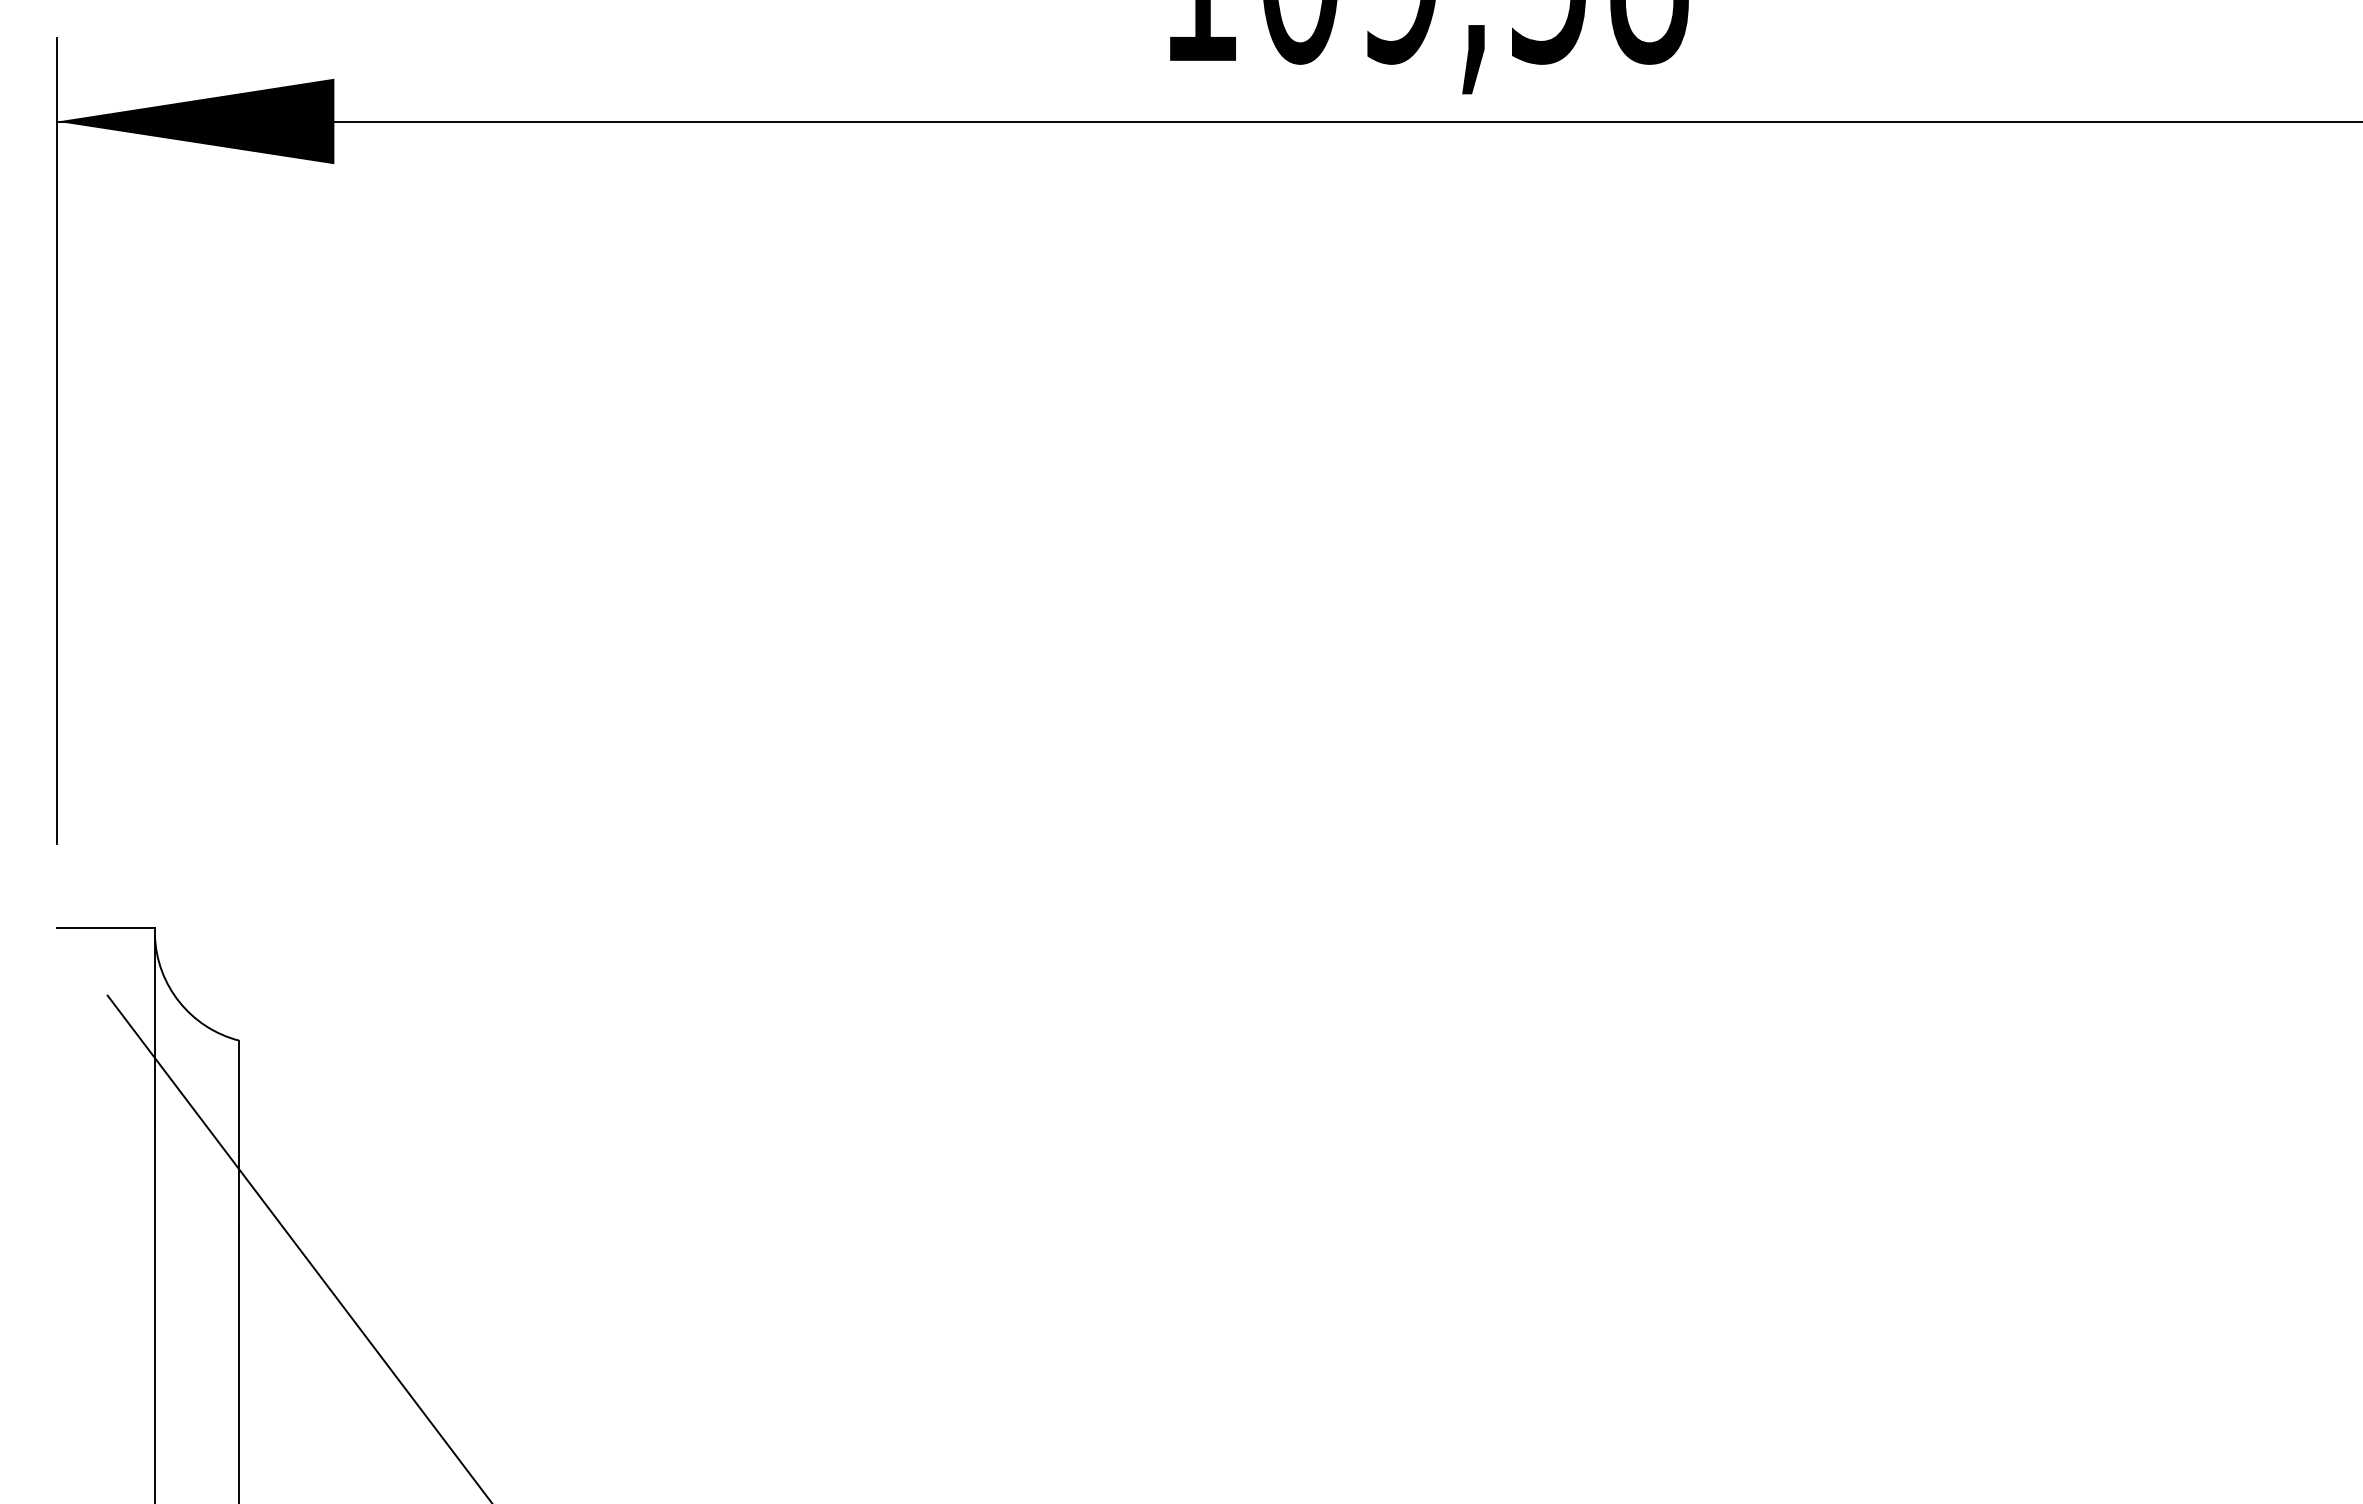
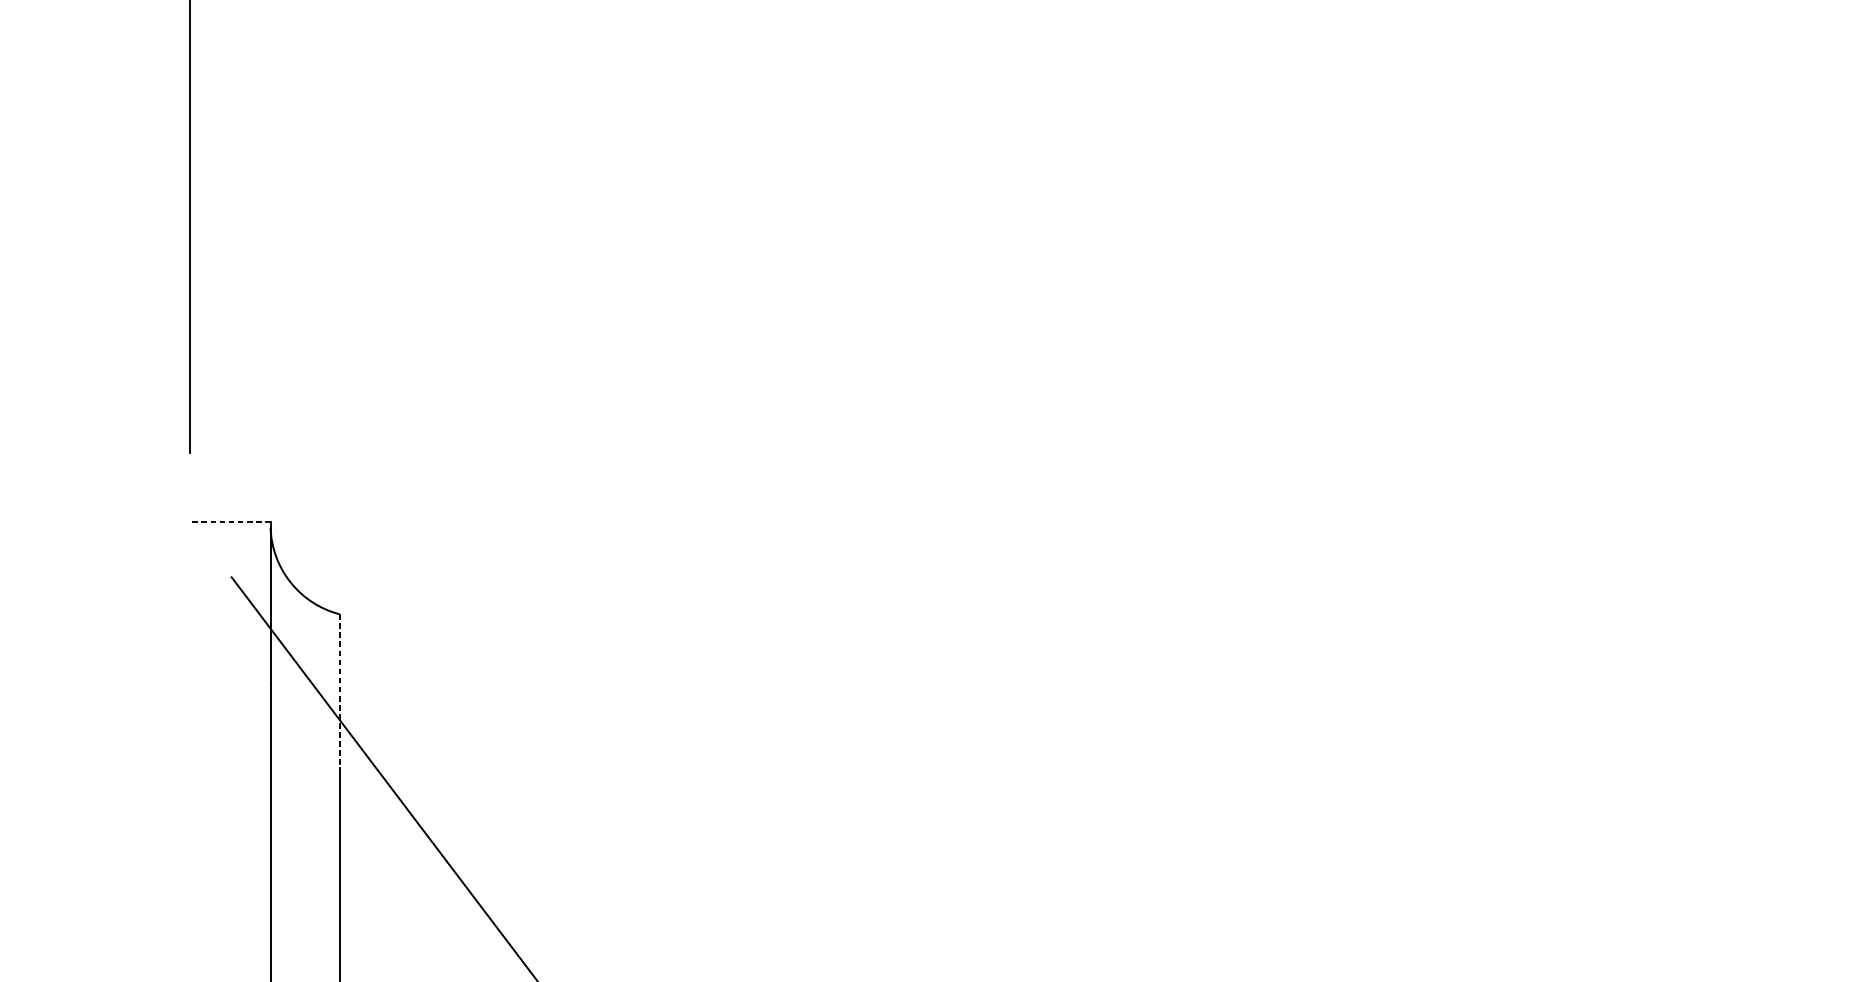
line: (105, 928) -> (229, 522), solid -> dashed
line: (239, 1134) -> (340, 691), solid -> dashed

